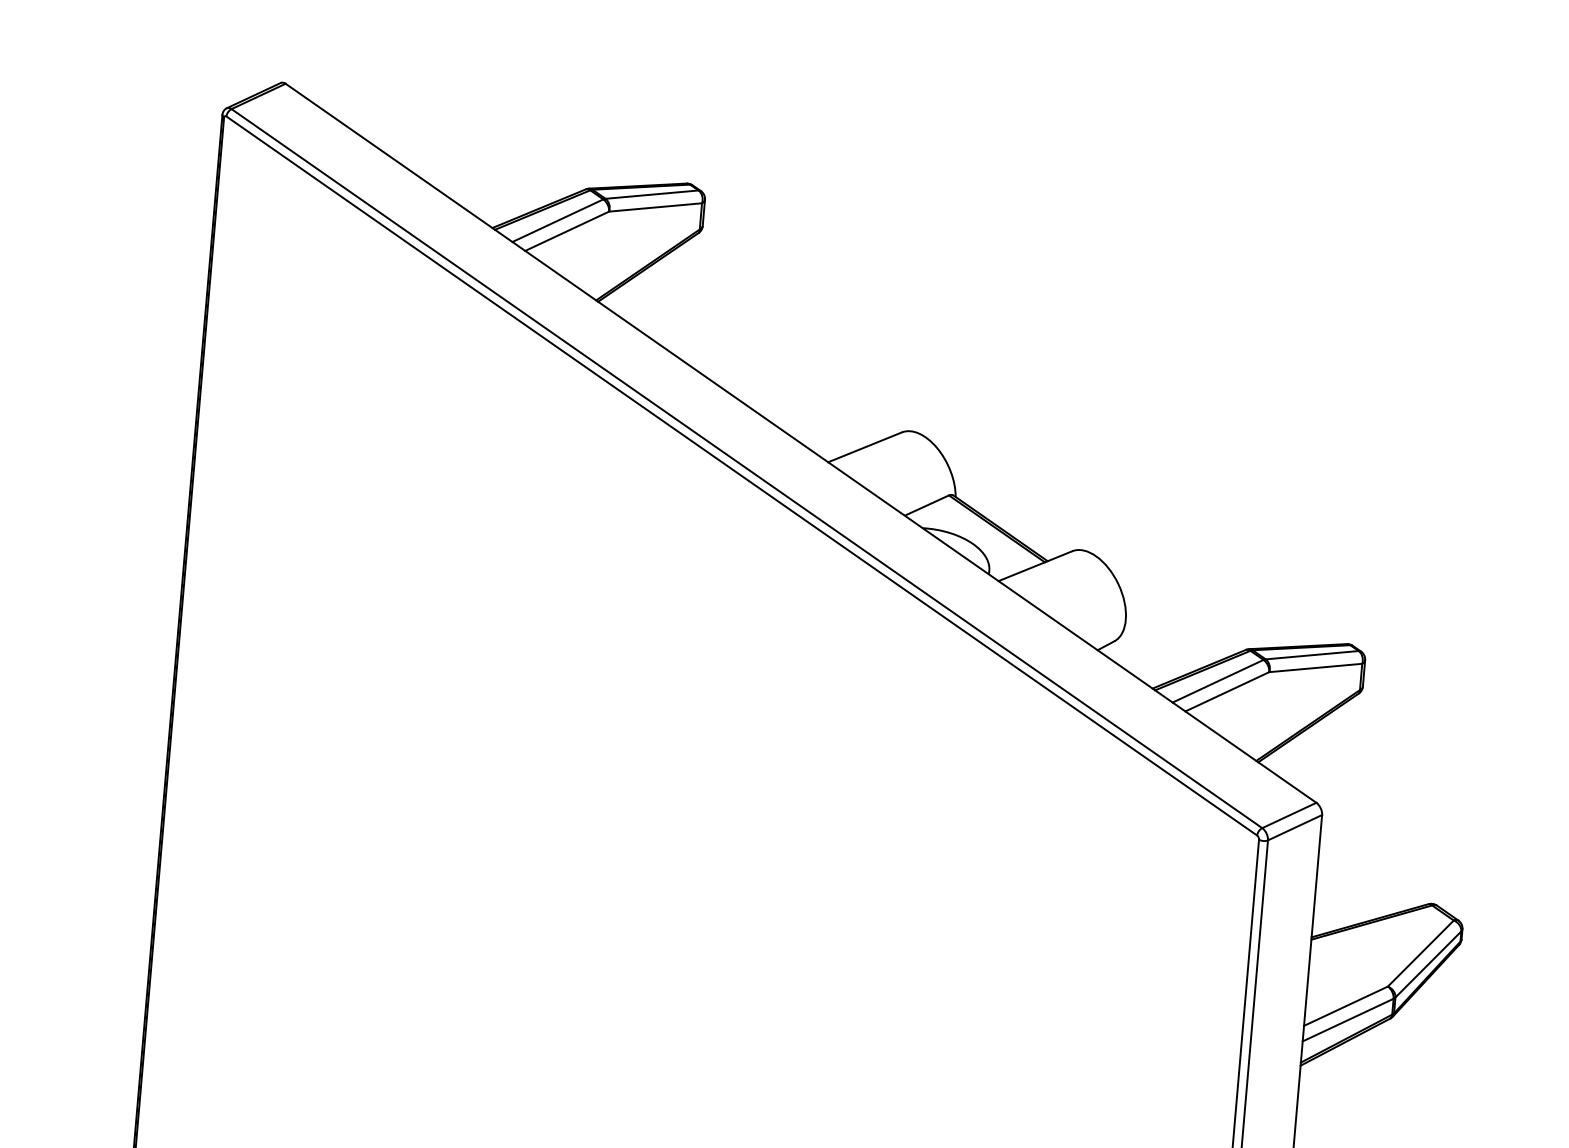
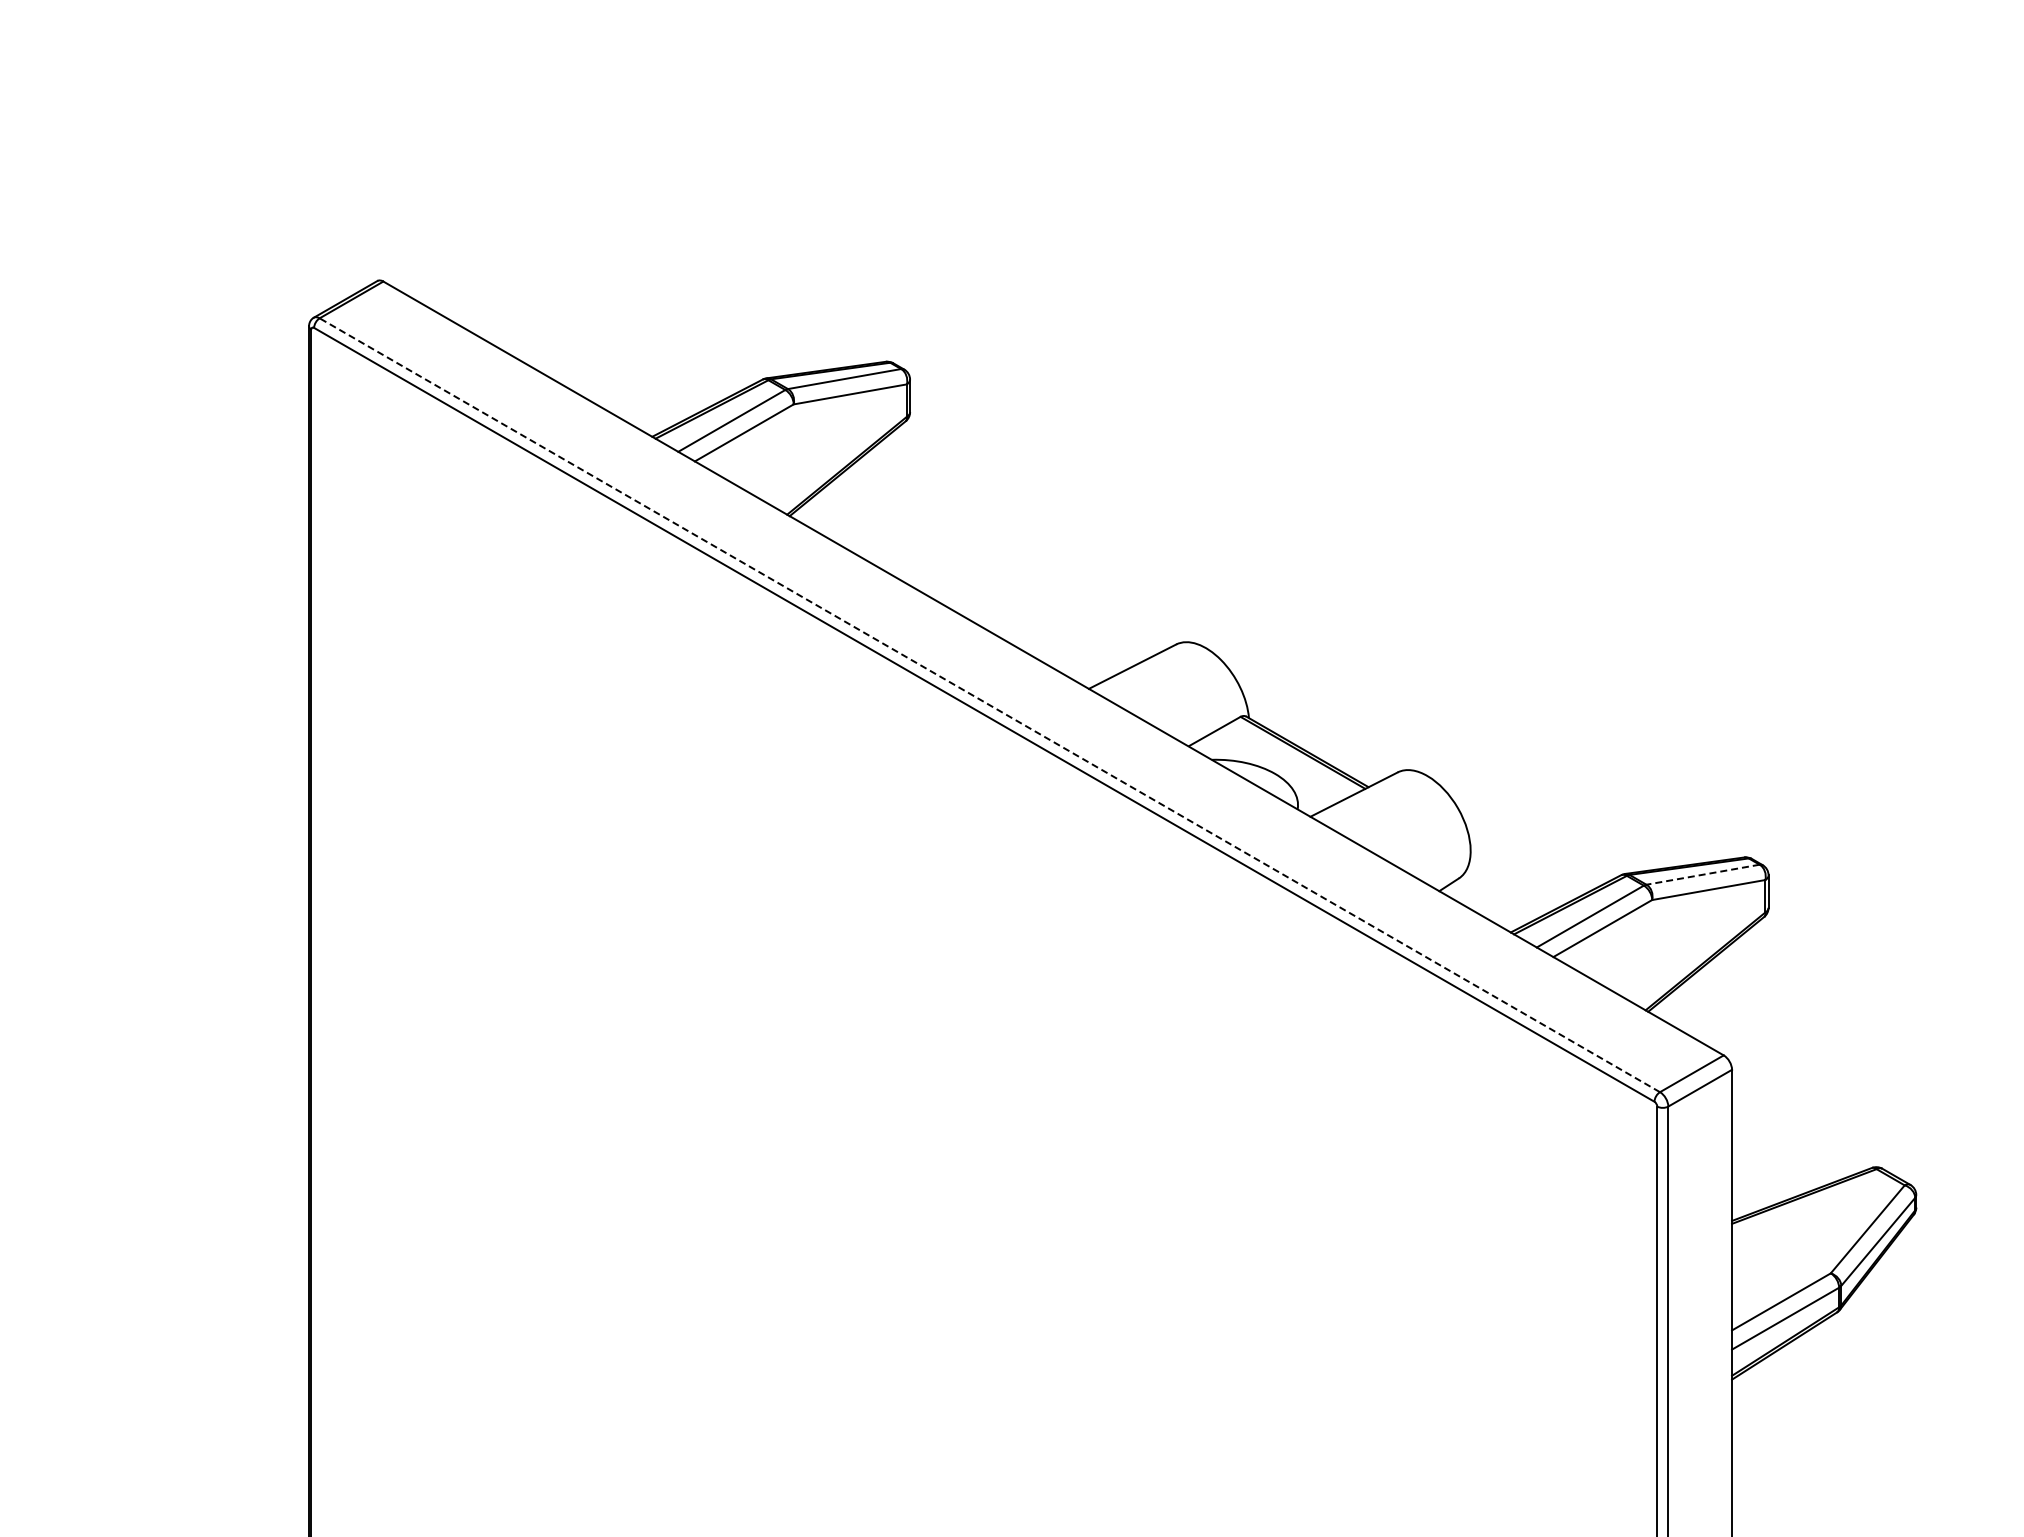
line: (746, 468) -> (989, 705), solid -> dashed
line: (1311, 654) -> (1702, 874), solid -> dashed

